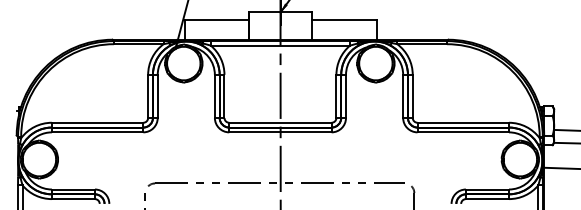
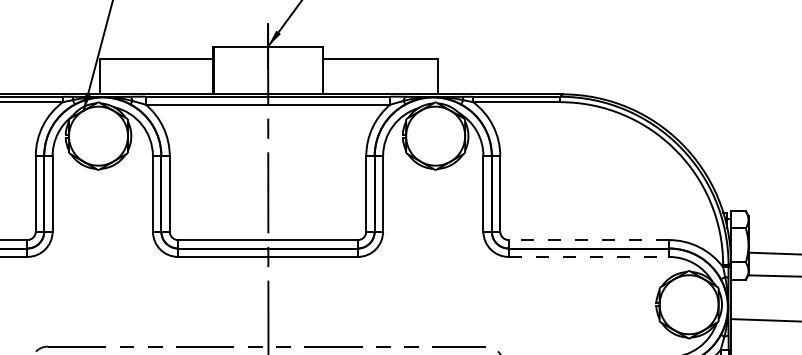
line: (463, 122) -> (589, 239), solid -> dashed
line: (463, 132) -> (589, 257), solid -> dashed

